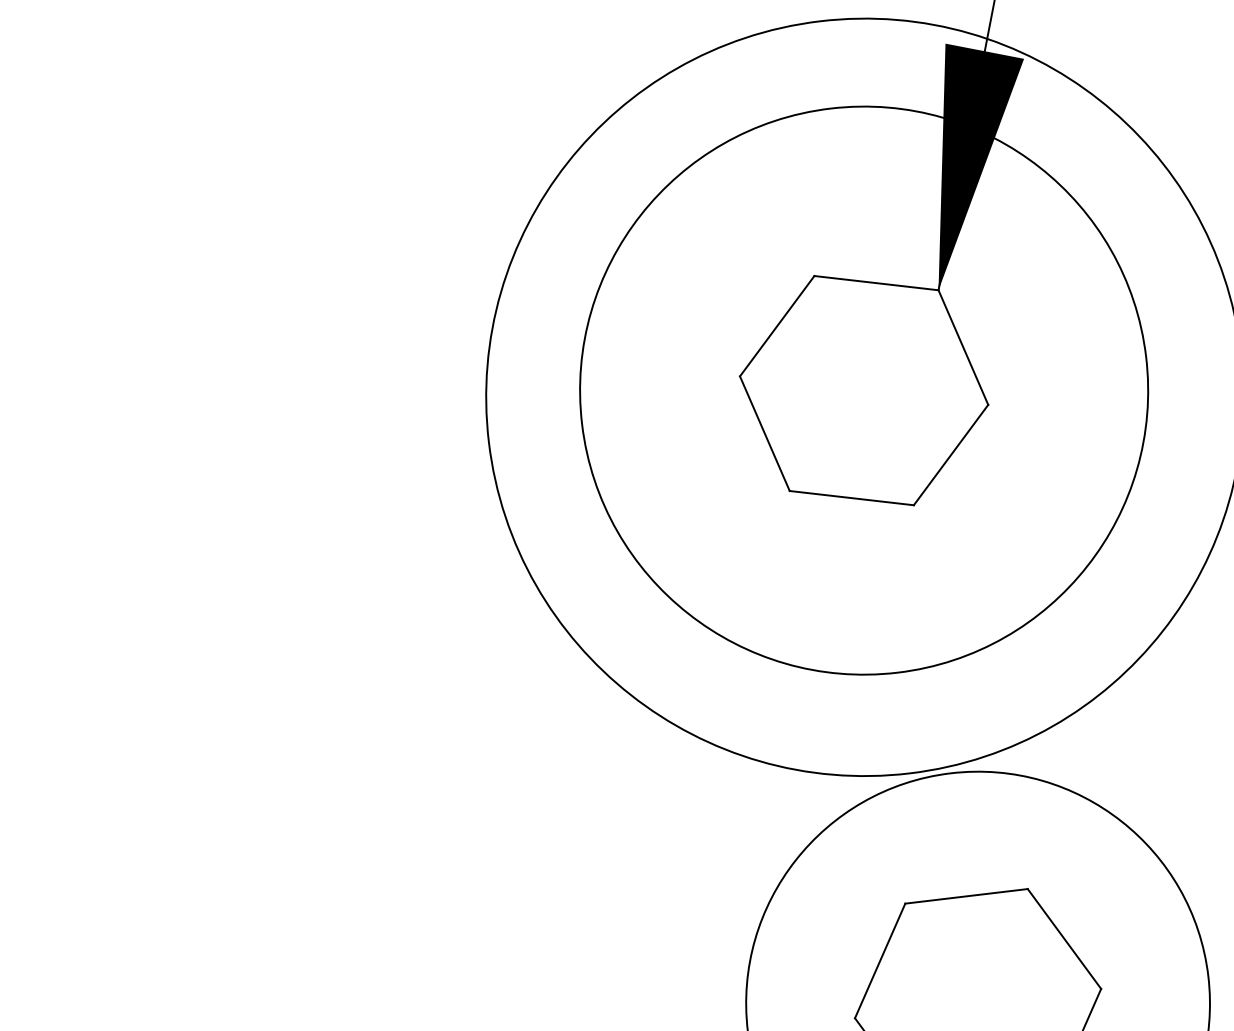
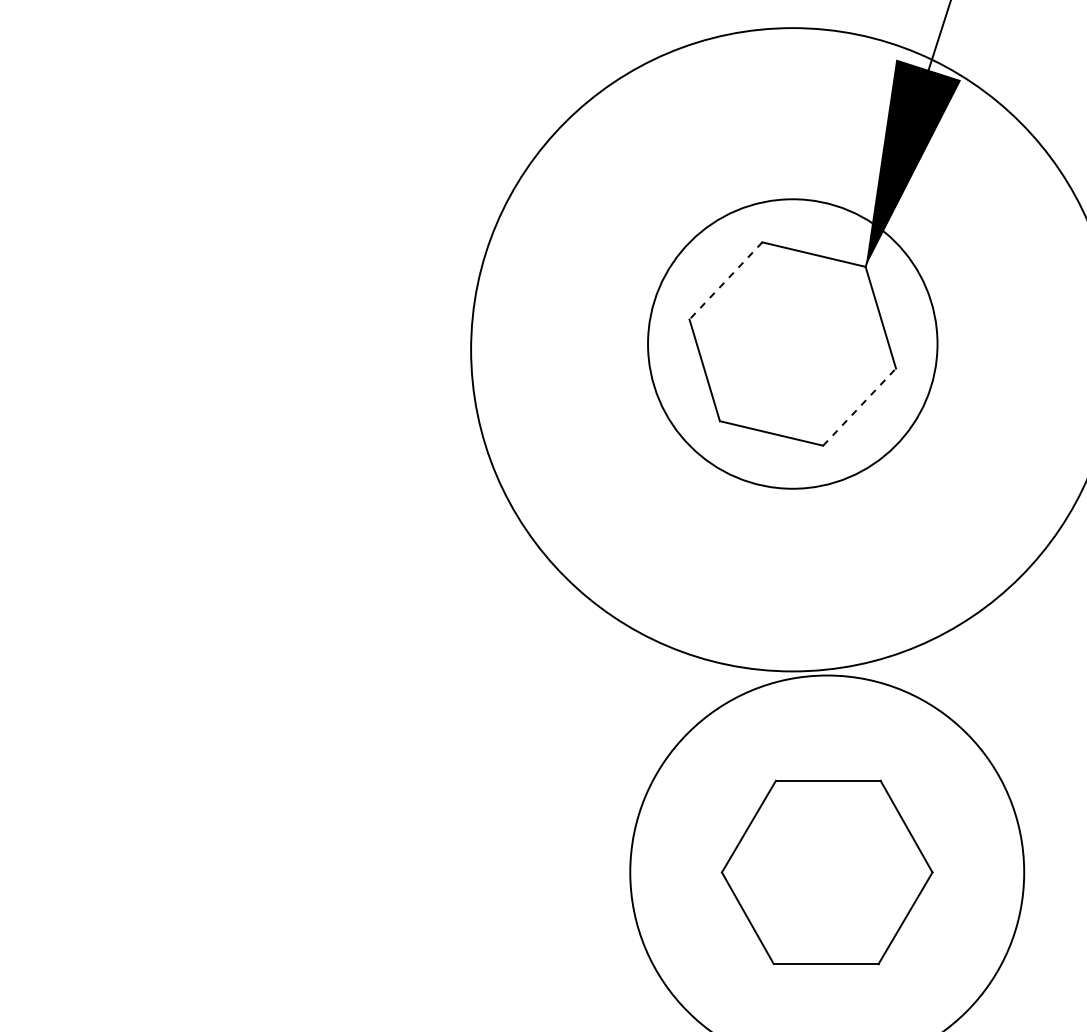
line: (776, 326) -> (725, 281), solid -> dashed
circle: (863, 390) -> (792, 343), size x0.6
line: (950, 454) -> (859, 406), solid -> dashed

